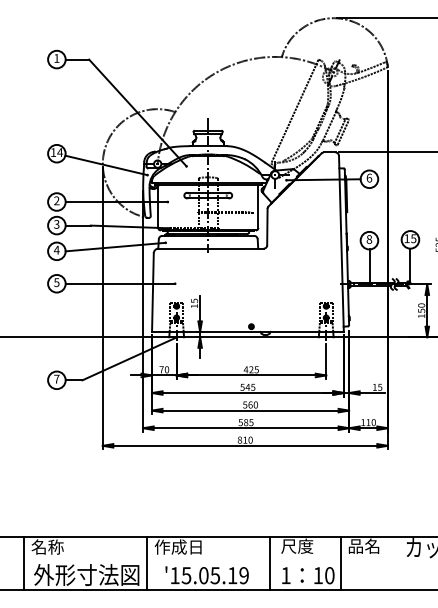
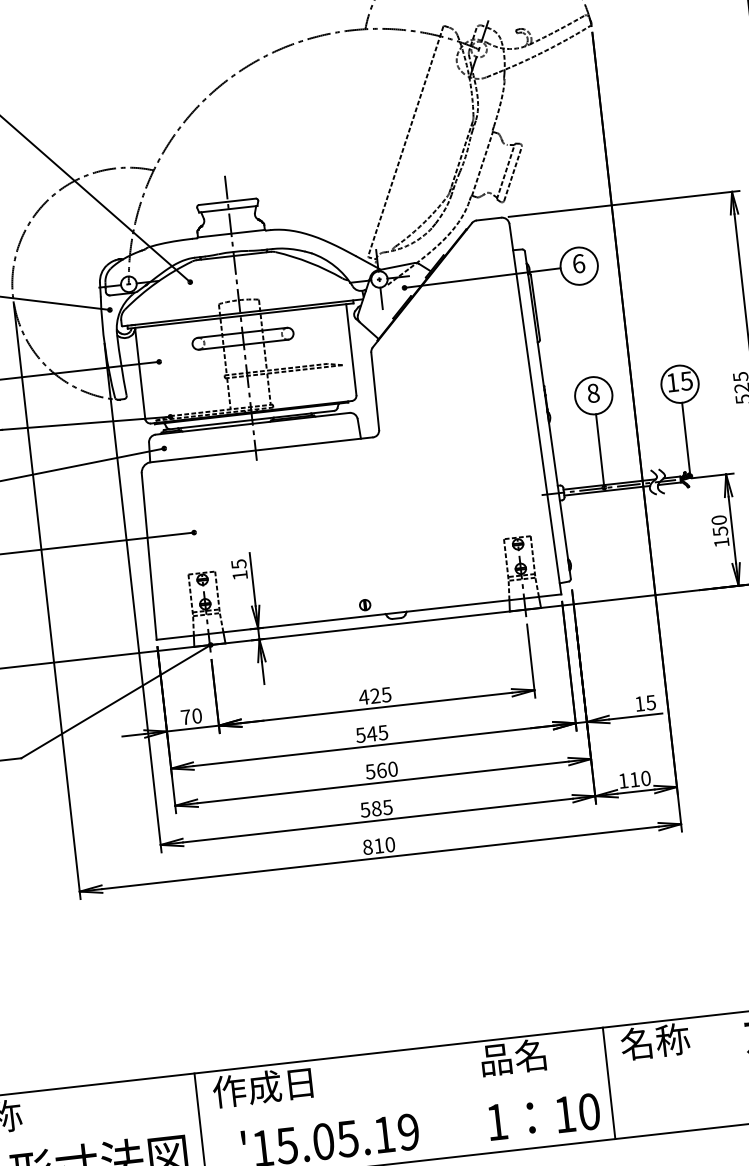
text: (297, 545) -> (514, 1055), 尺度 -> 品名
text: (364, 545) -> (655, 1039), 品名 -> 名称
line: (270, 562) -> (461, 1098), removed

